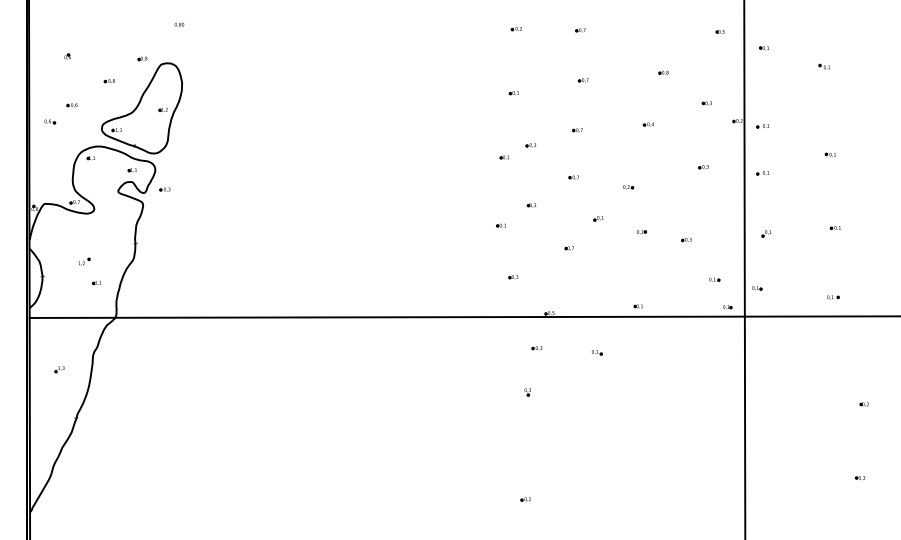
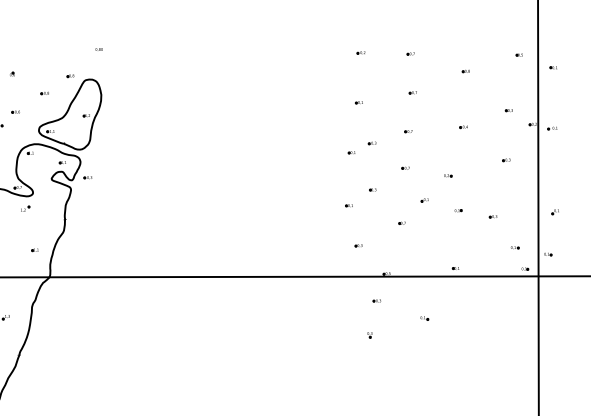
part: (663, 72) -> (466, 71), moved
part: (762, 173) -> (552, 165), removed
part: (84, 261) -> (25, 208), moved
part: (597, 352) -> (424, 318), moved

